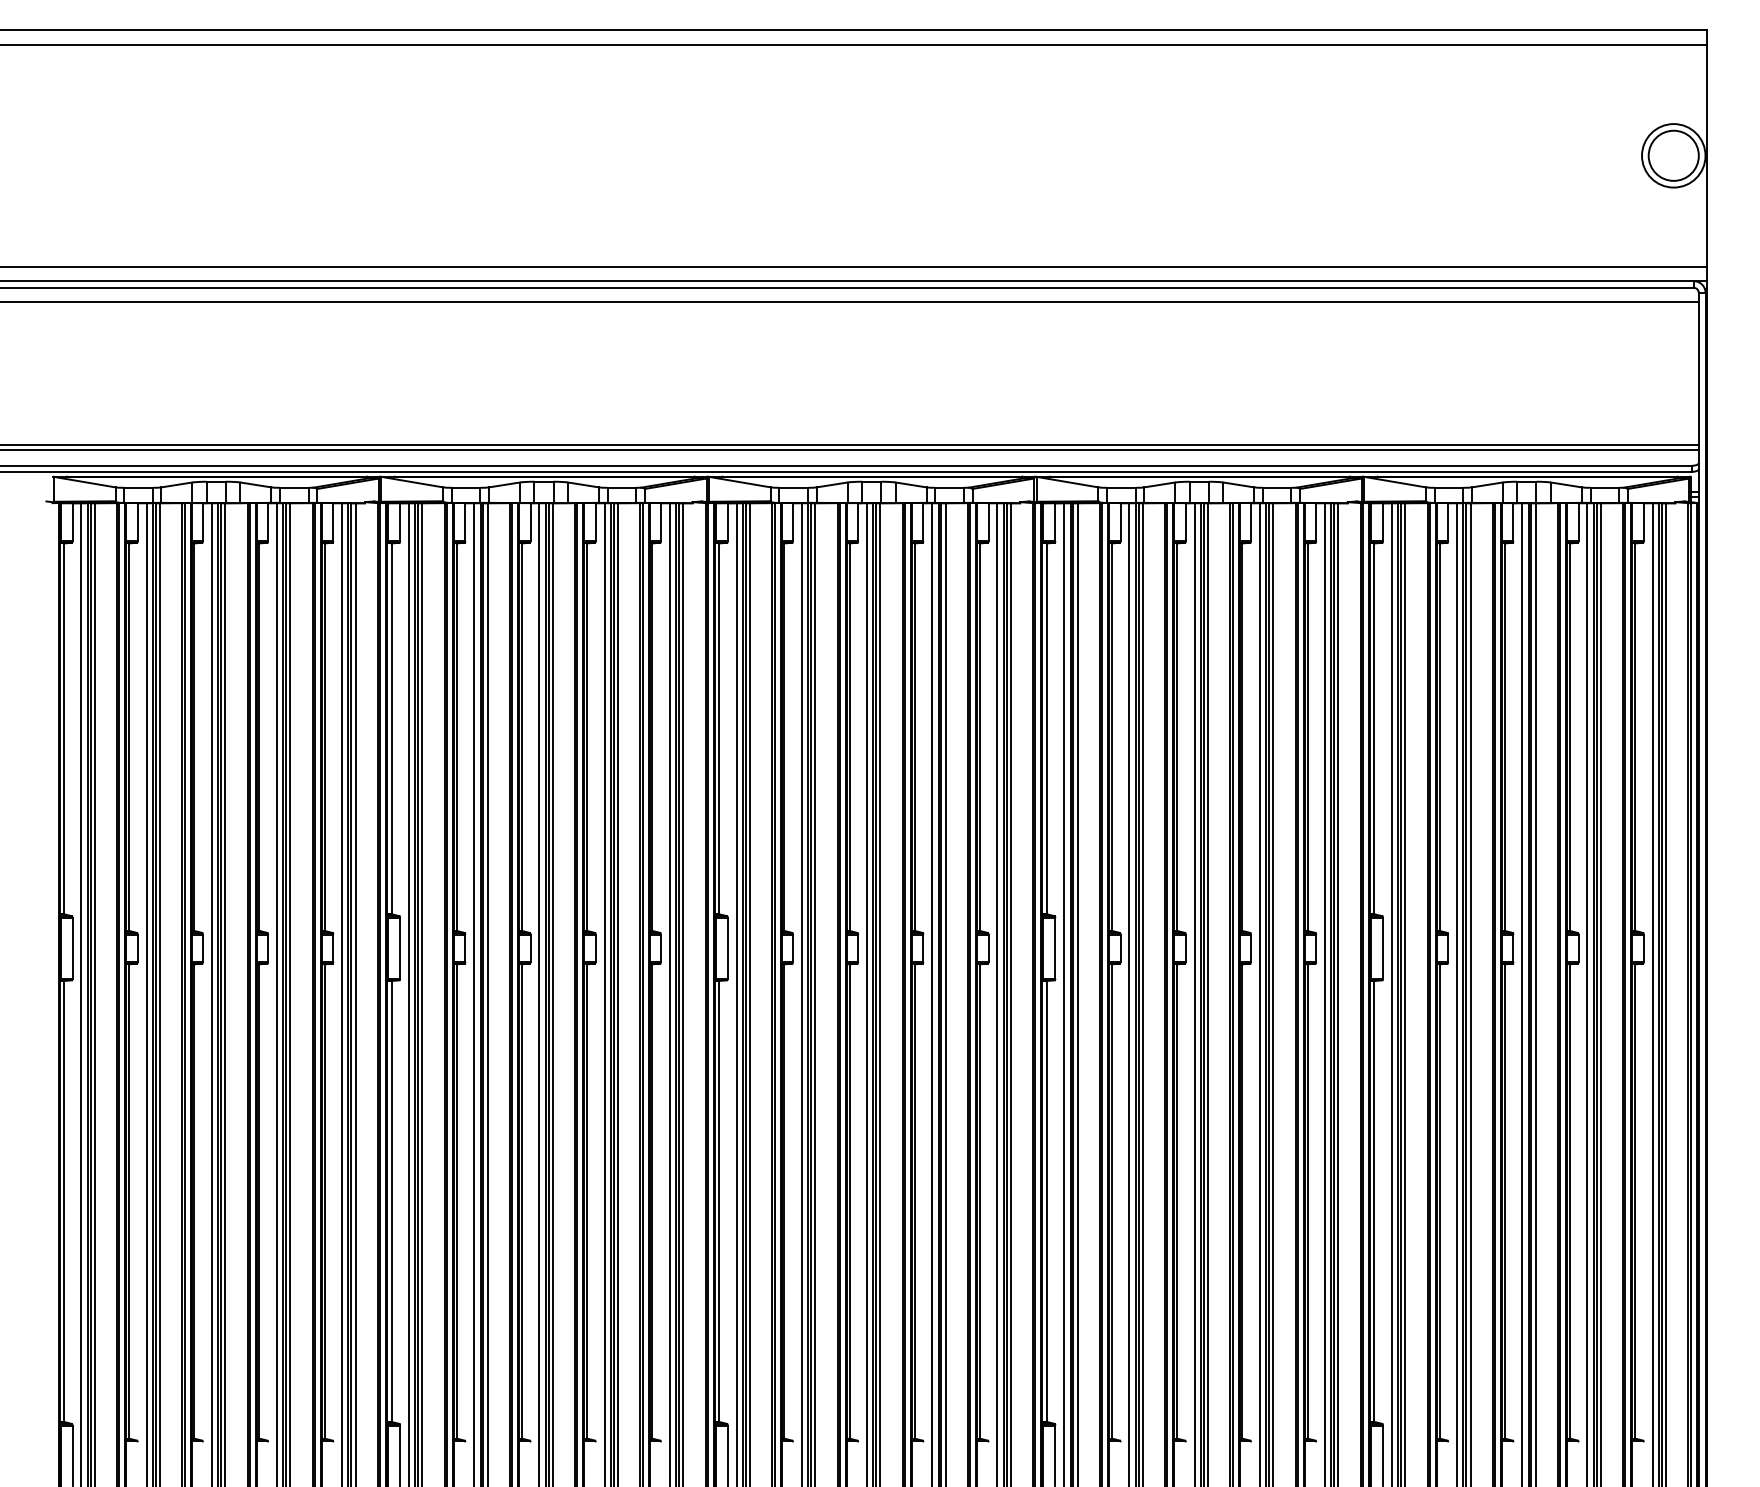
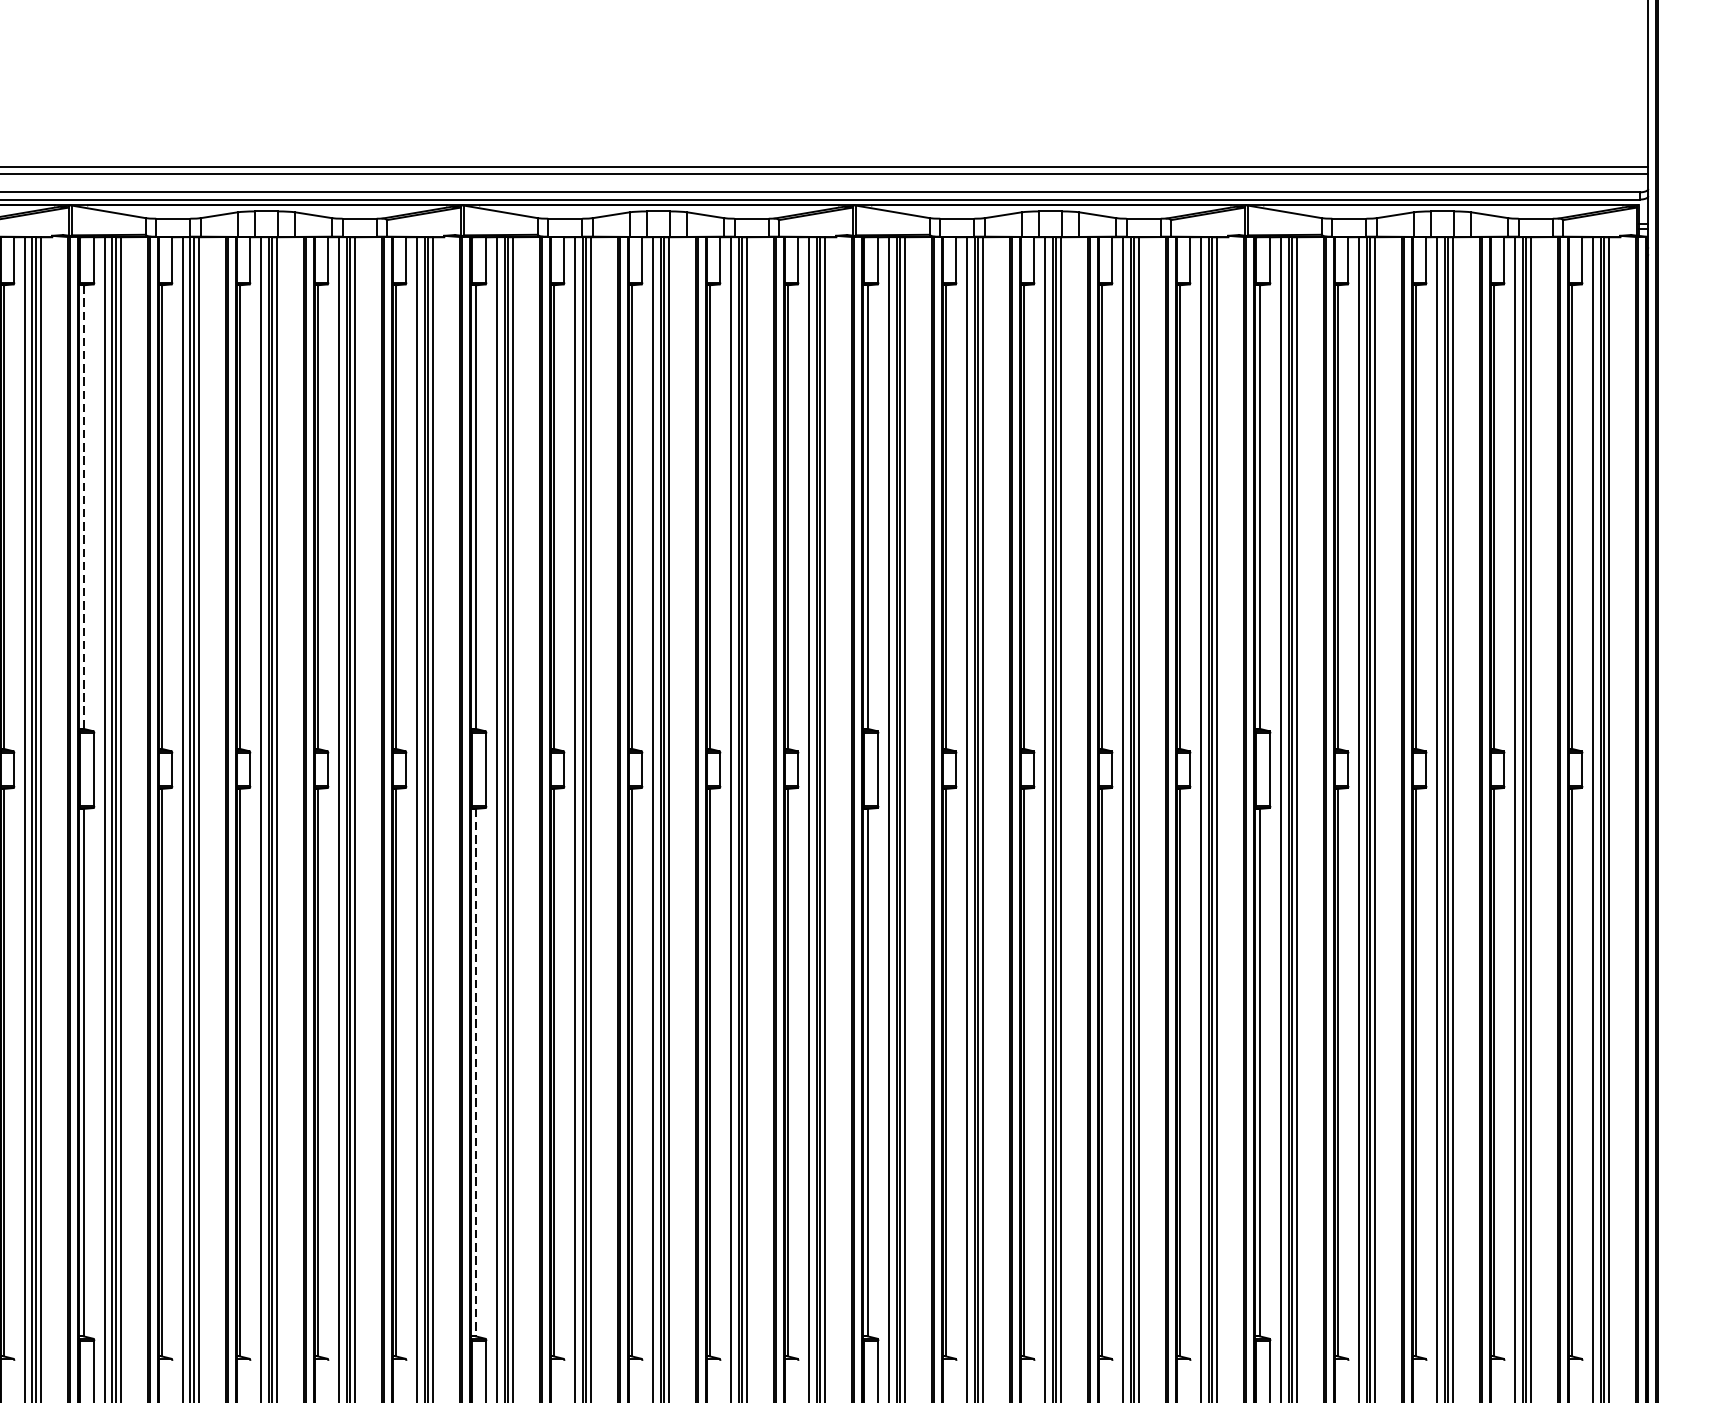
line: (391, 729) -> (83, 507), solid -> dashed
line: (719, 1201) -> (476, 1072), solid -> dashed

